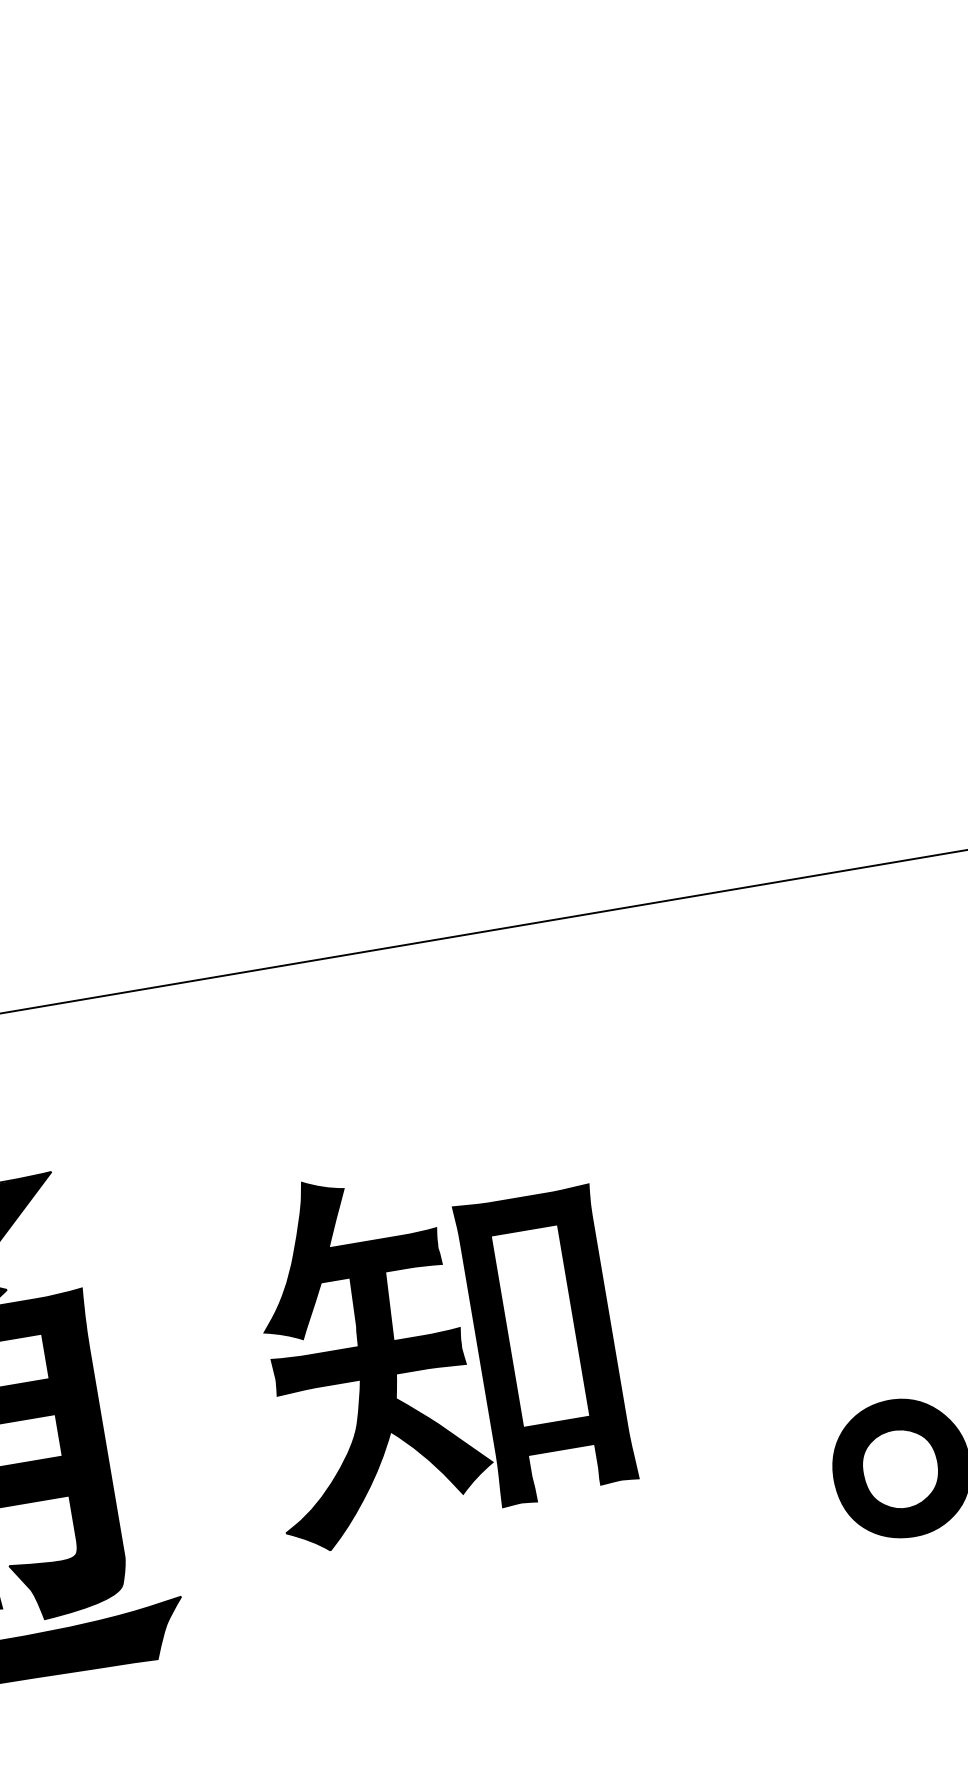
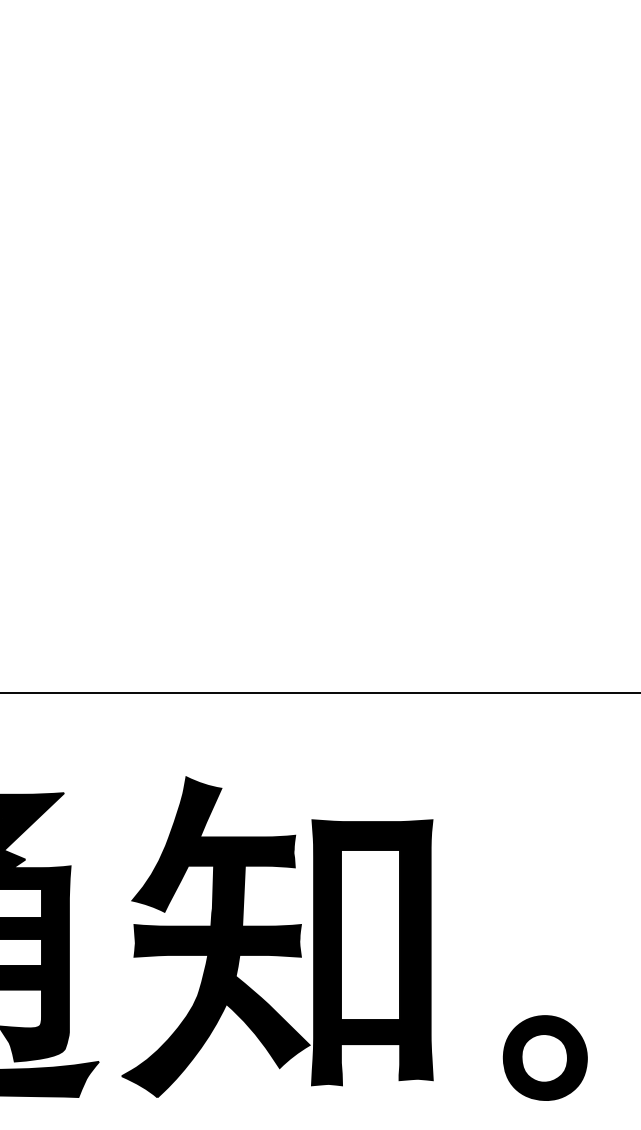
part: (435, 1345) -> (277, 936), size x1.43

